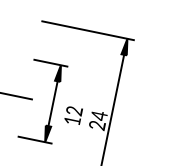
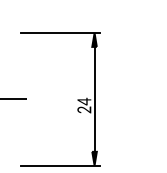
part: (53, 103) -> (44, 99), removed

